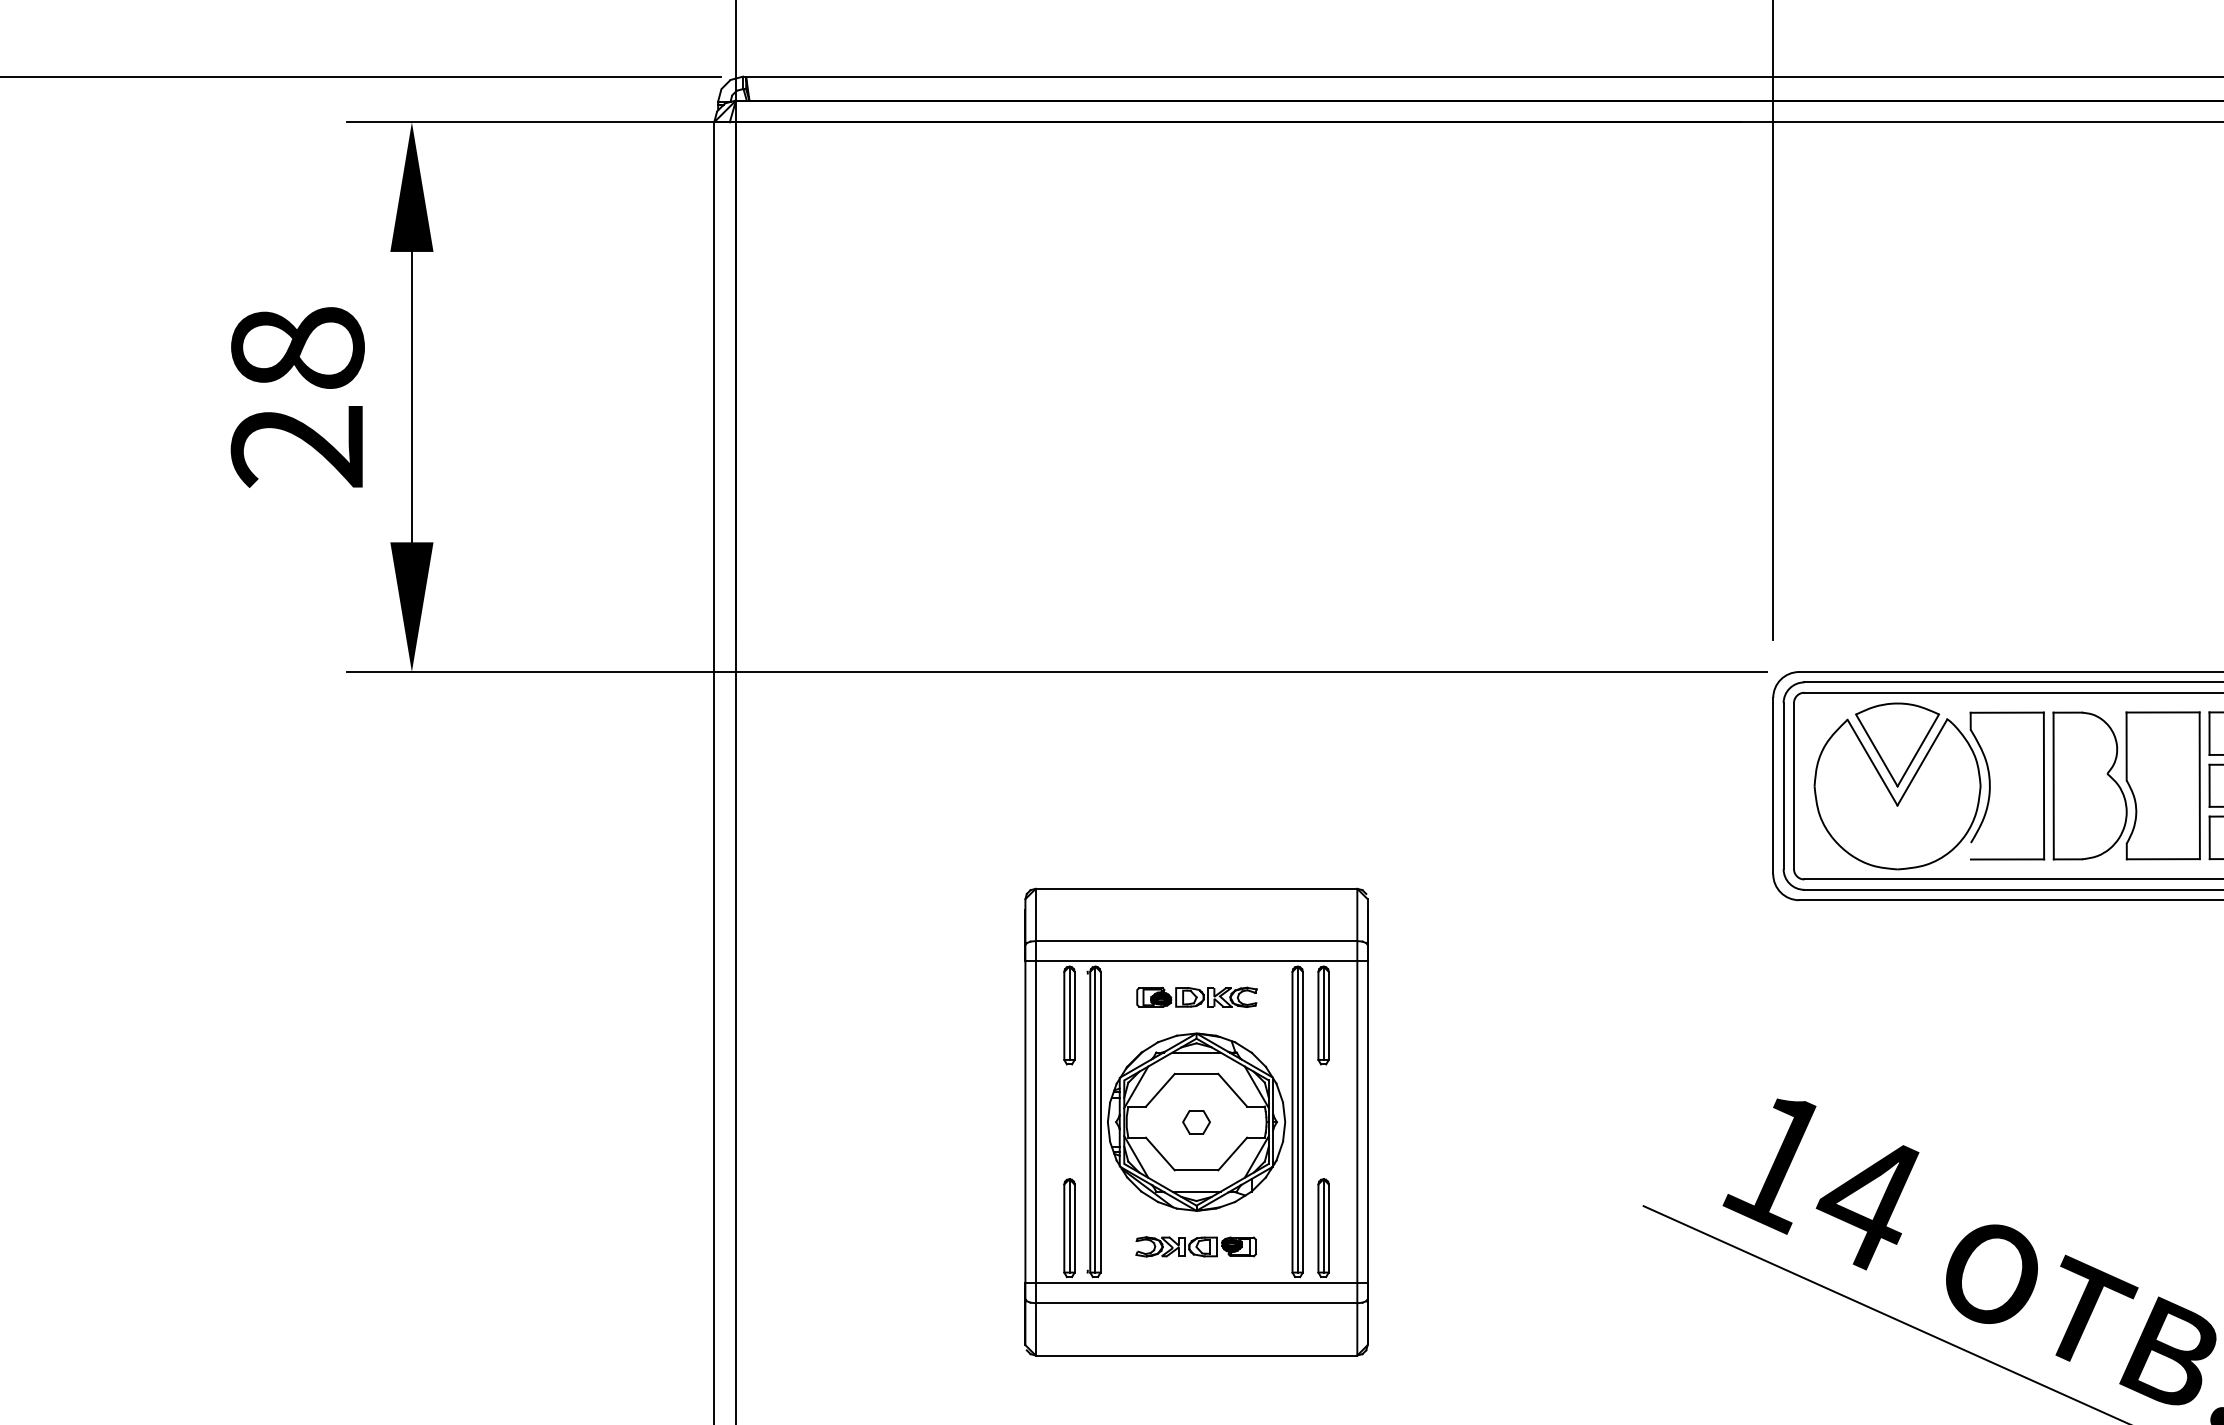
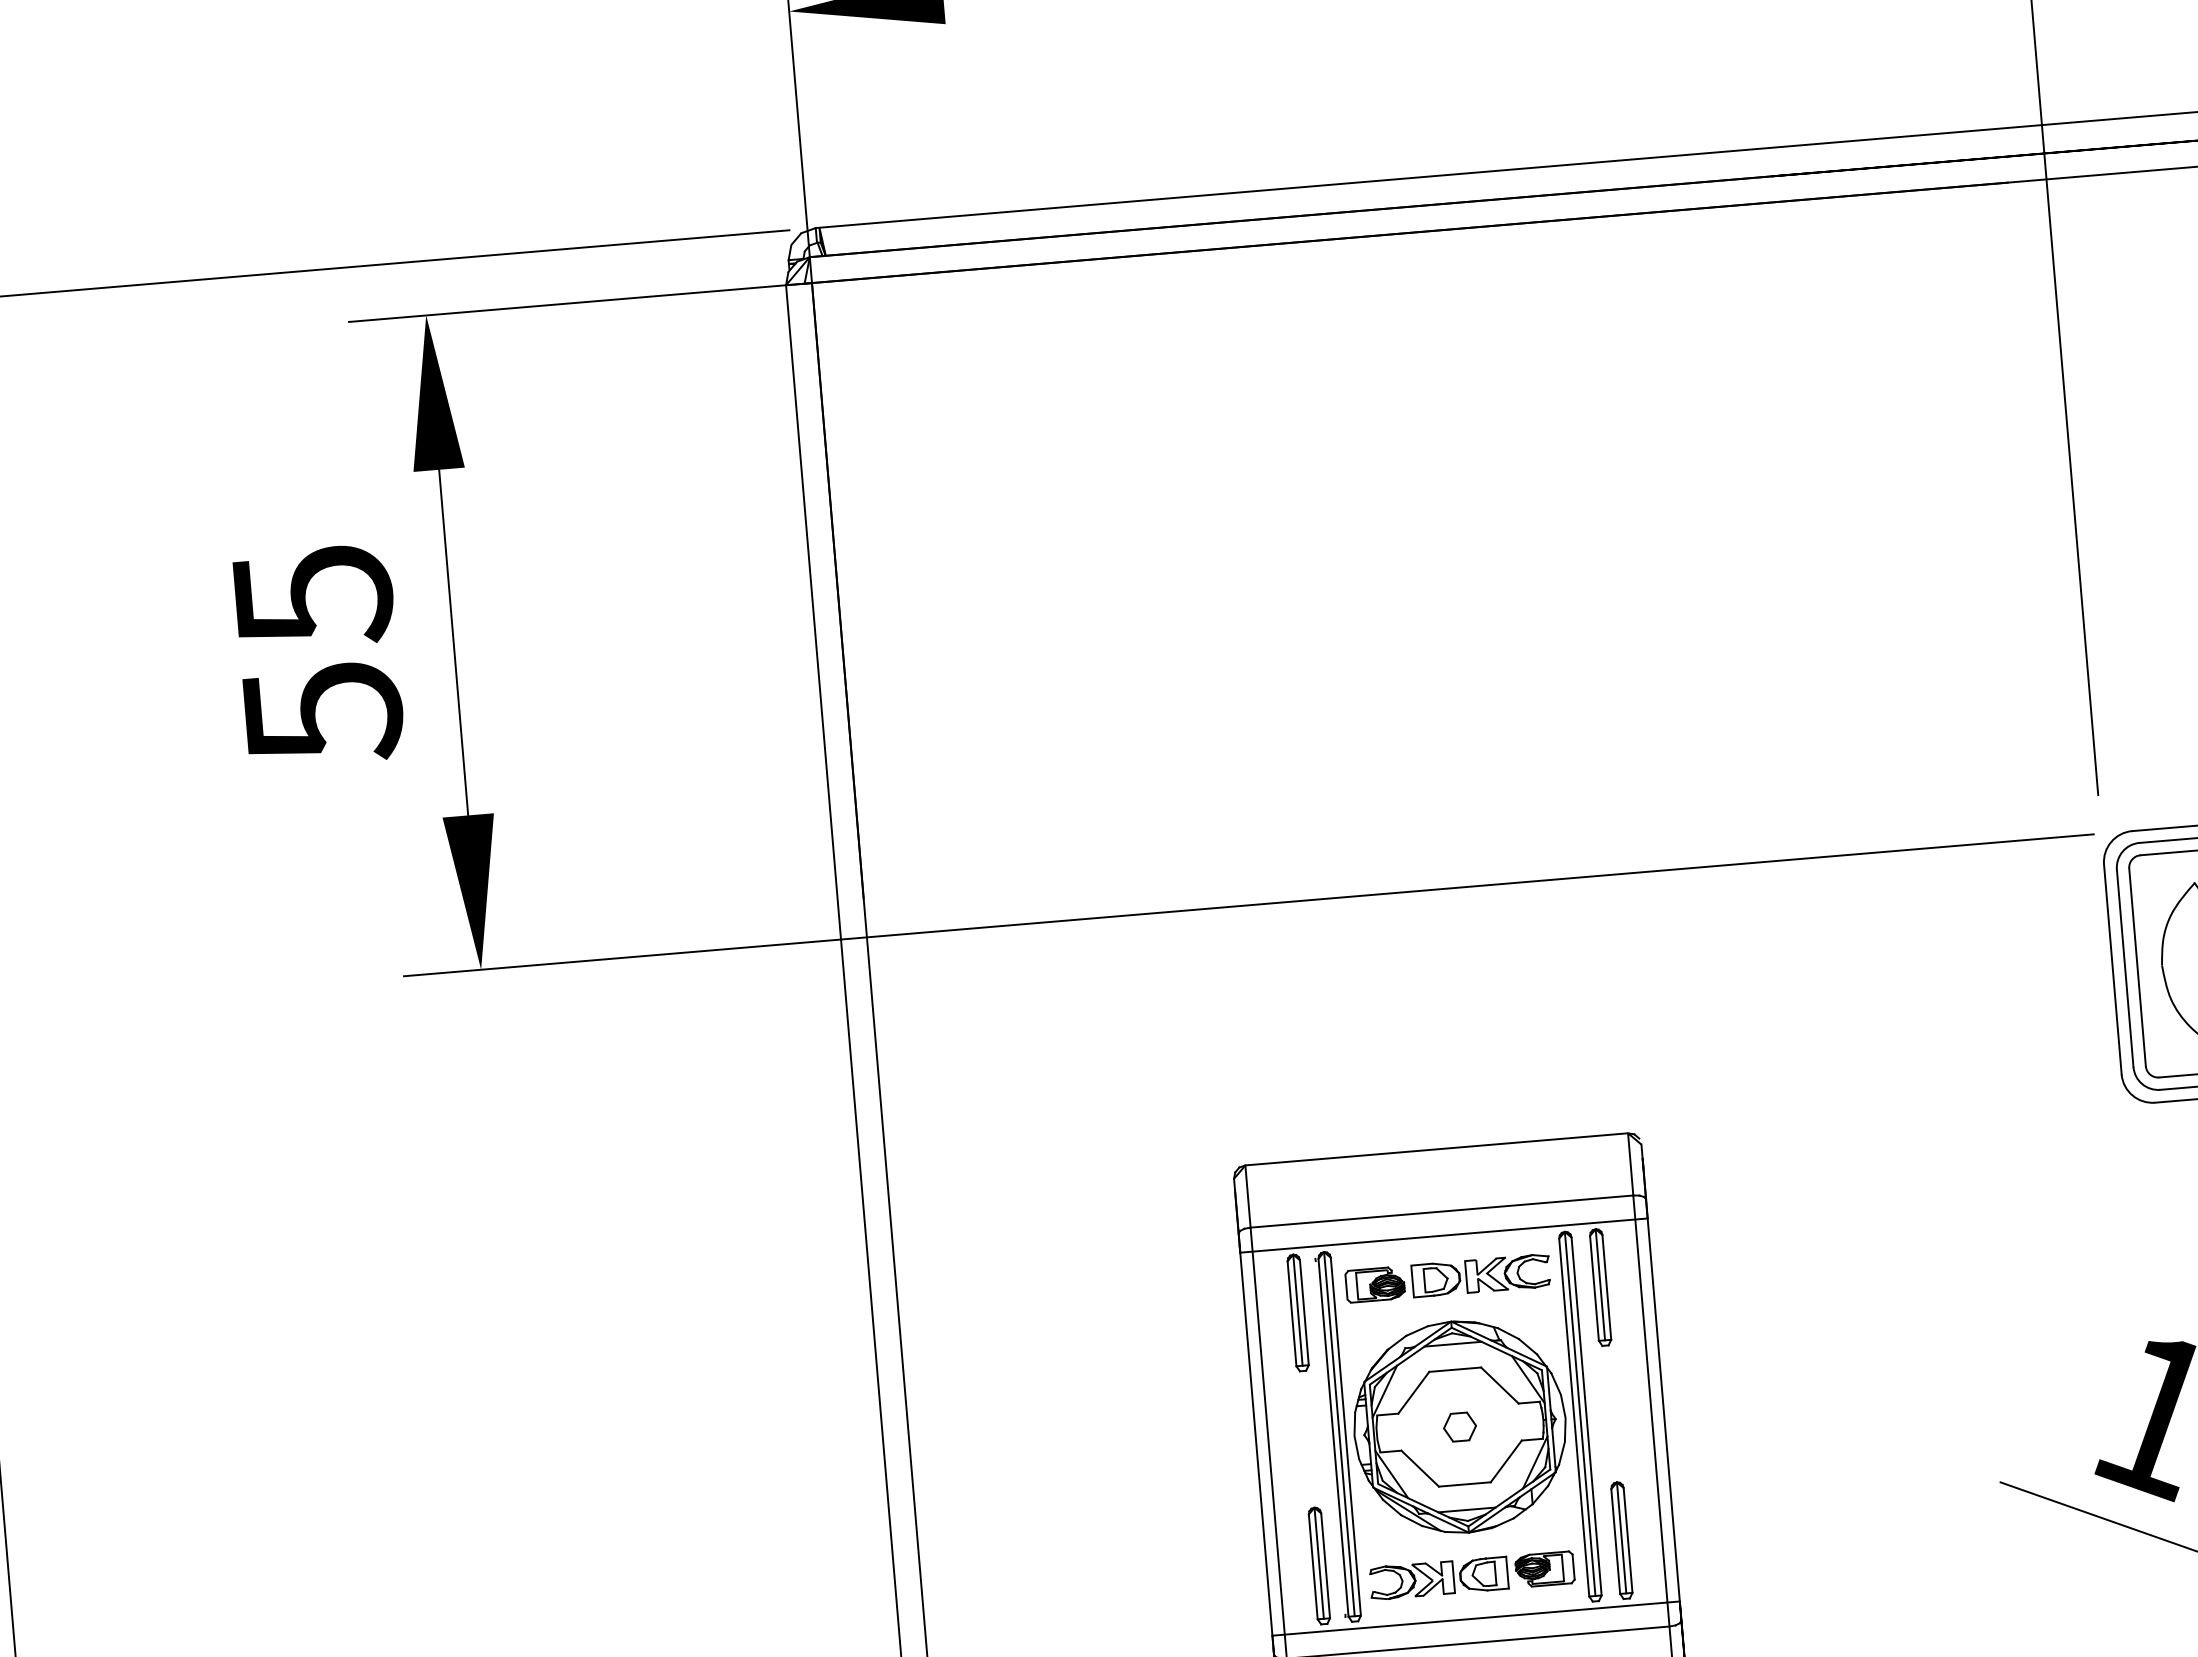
text: (297, 398) -> (317, 655), 28 -> 55
part: (1196, 997) -> (1447, 1278), size x1.43
part: (1195, 1246) -> (1471, 1575), size x1.43

